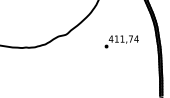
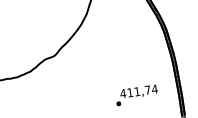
text: (121, 41) -> (136, 94), moved

